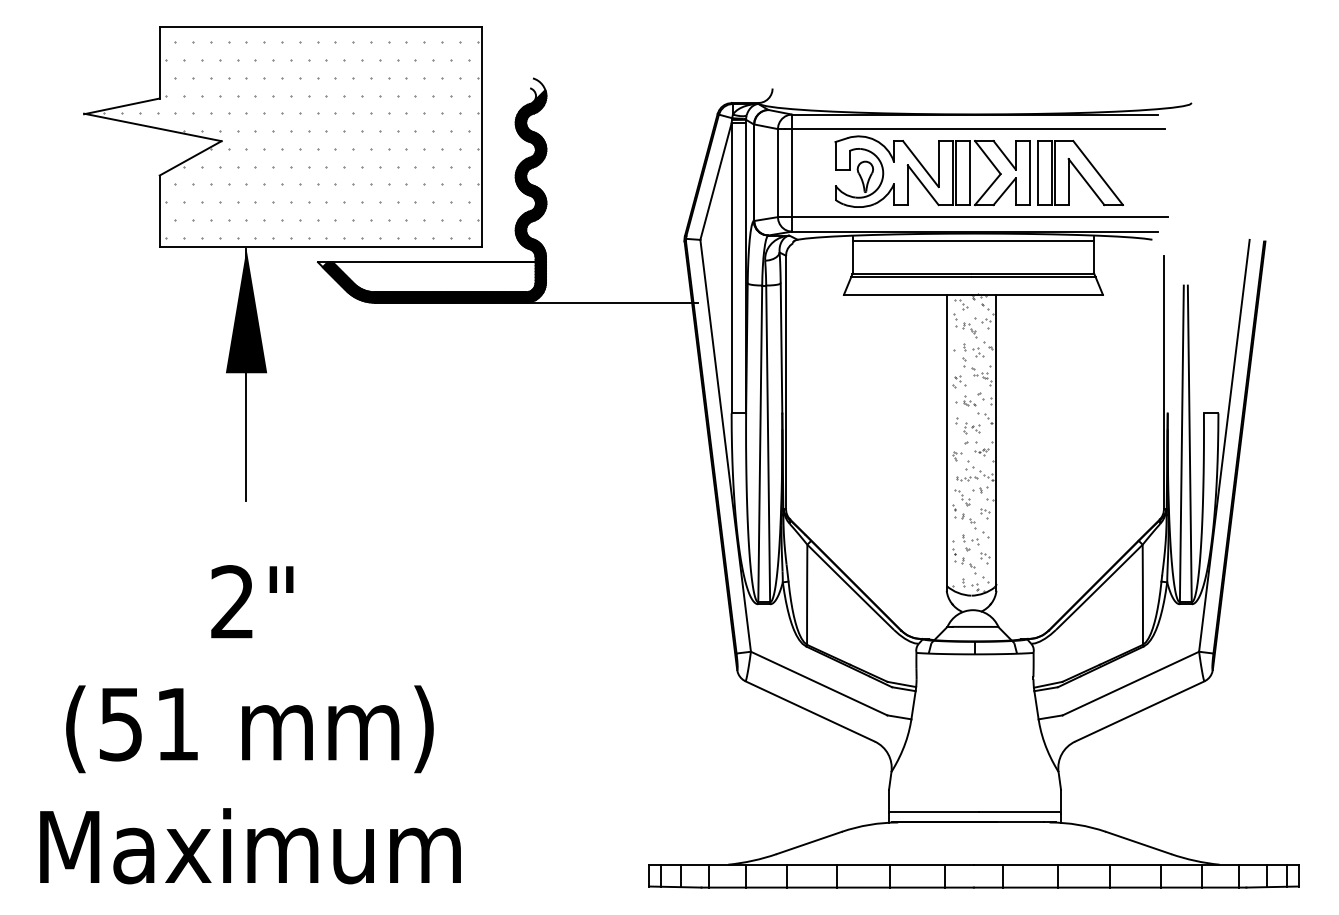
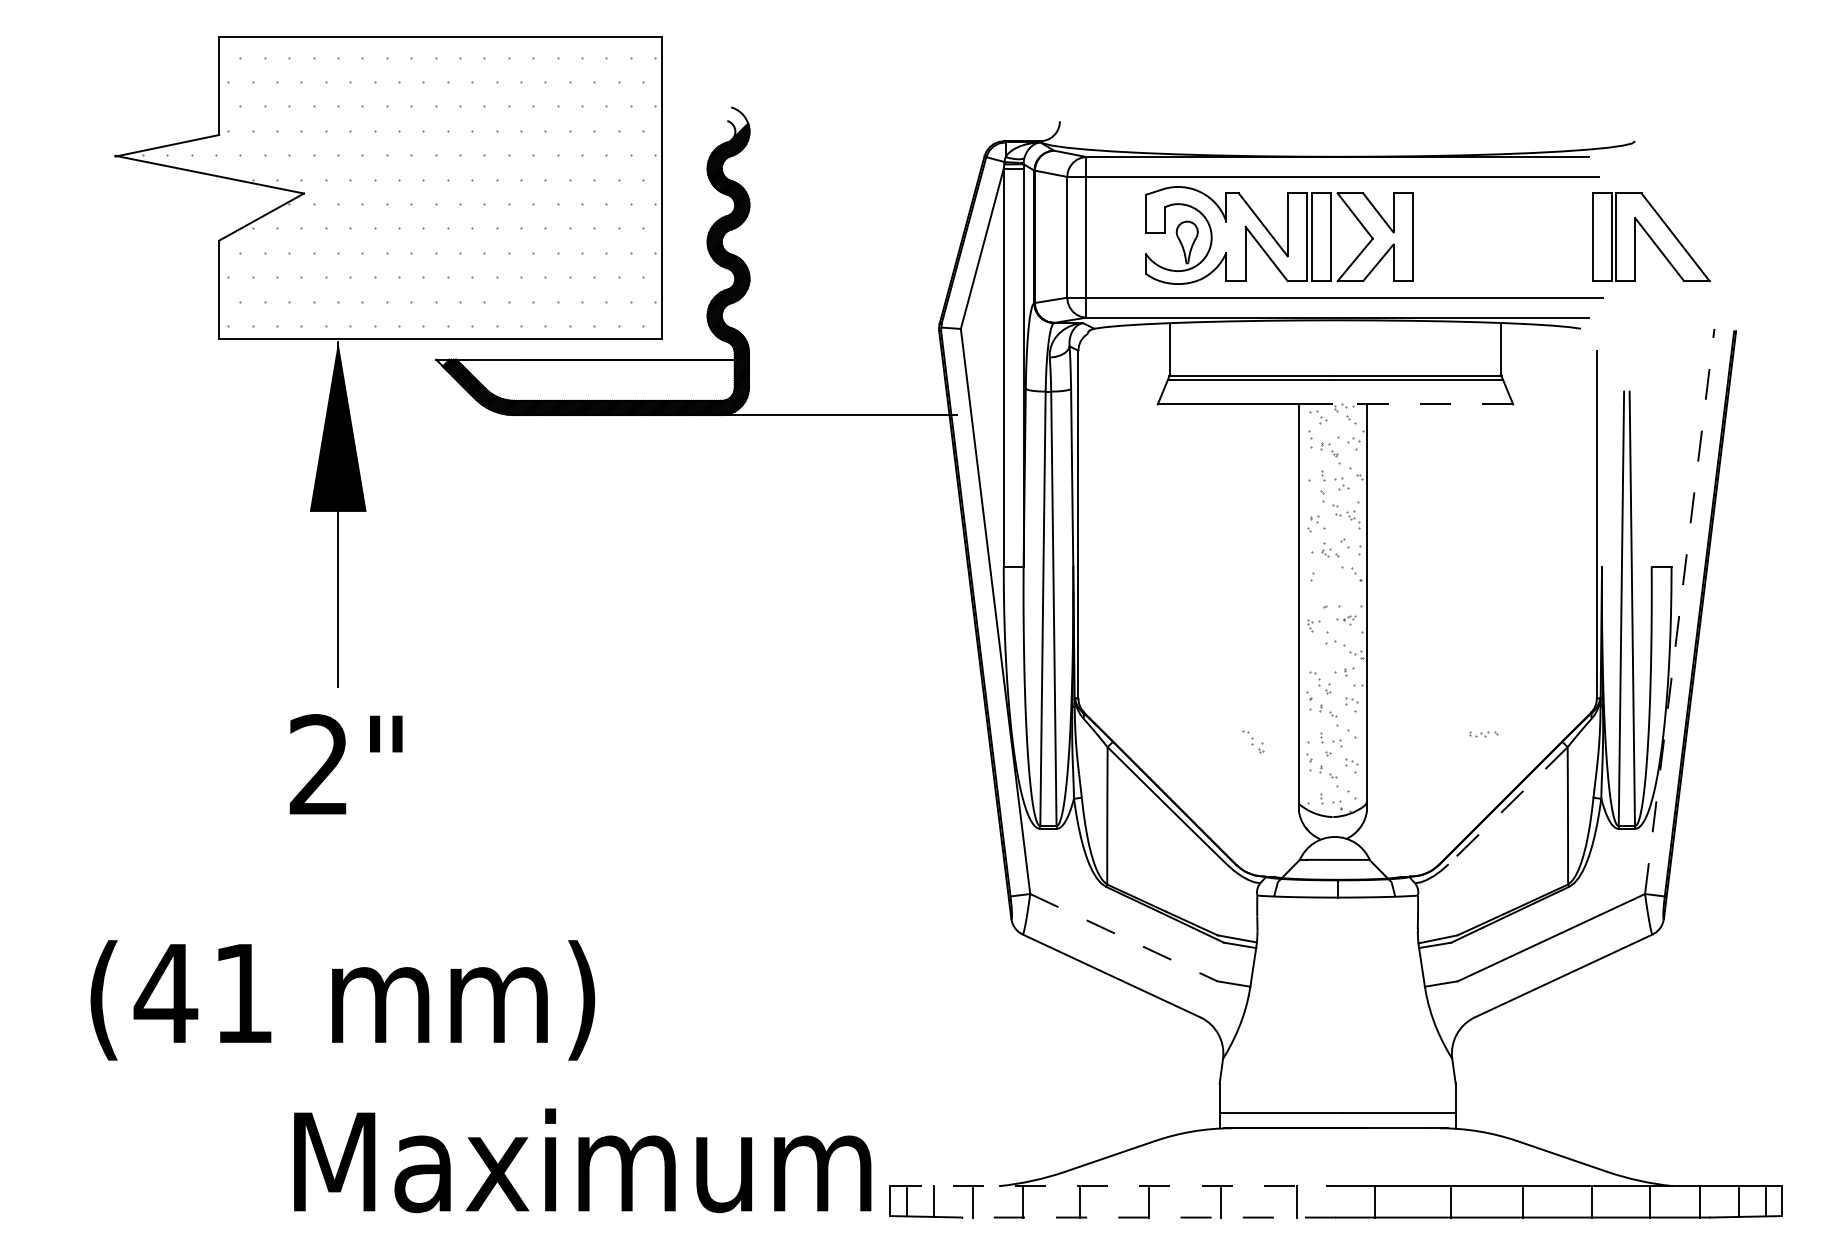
part: (1080, 173) -> (1651, 237), moved
line: (973, 240) -> (1335, 329), removed
line: (1036, 294) -> (1422, 404), solid -> dashed
part: (971, 427) -> (1333, 586), removed
line: (1224, 445) -> (1679, 611), solid -> dashed
part: (966, 478) -> (1483, 734), moved
part: (913, 540) -> (1253, 741), added
line: (1099, 587) -> (1508, 805), solid -> dashed
text: (251, 601) -> (345, 764), moved
line: (819, 683) -> (1124, 937), solid -> dashed
text: (120, 725) -> (165, 994), (51 -> (41
text: (250, 846) -> (582, 1160), moved
line: (811, 864) -> (1113, 1186), solid -> dashed
line: (837, 887) -> (1149, 1217), solid -> dashed

